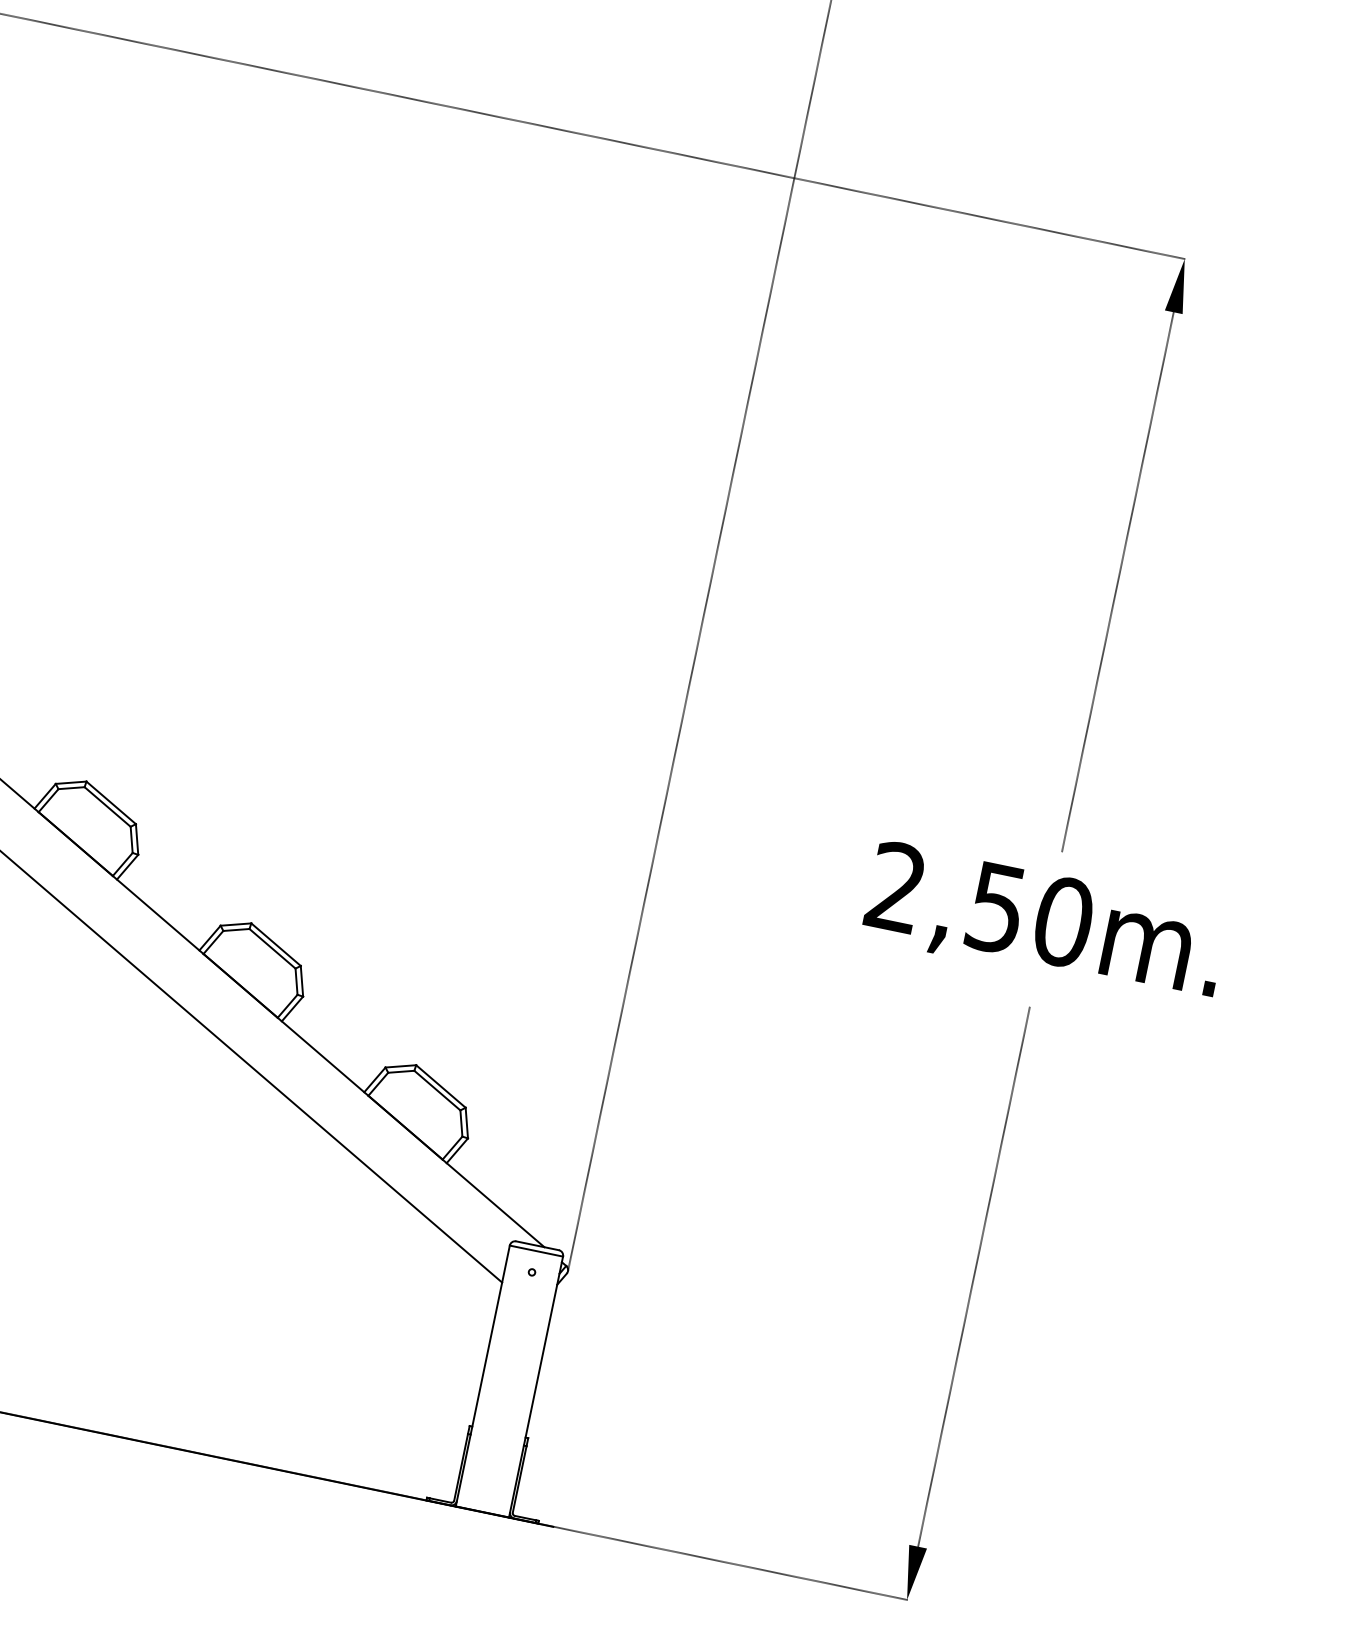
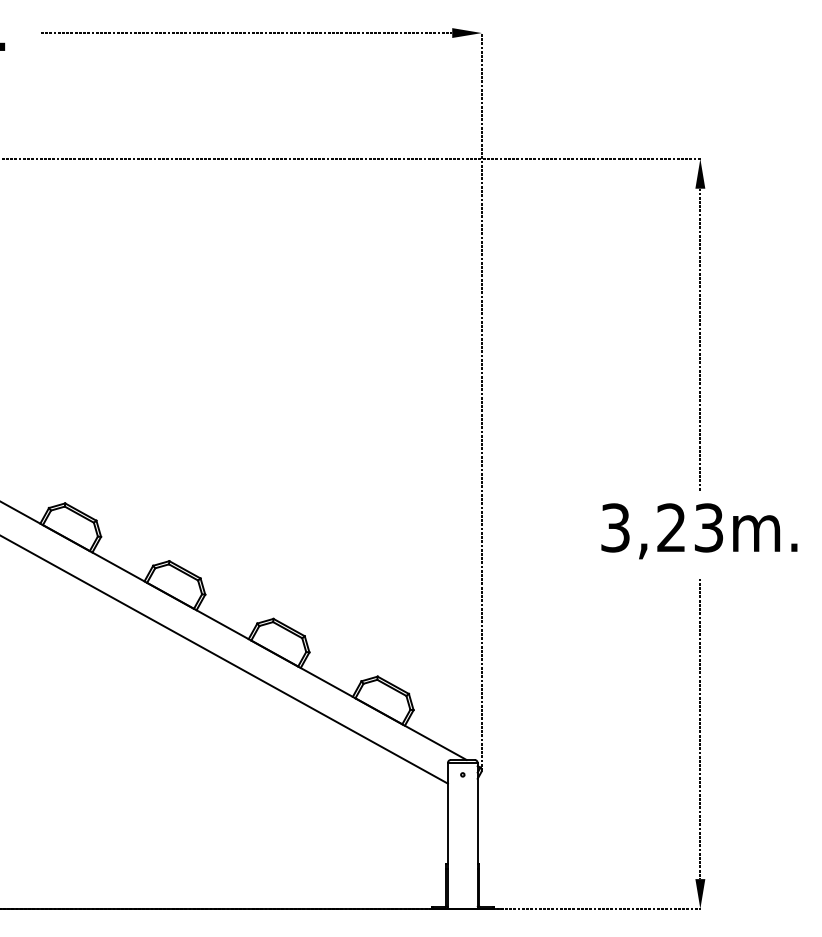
text: (980, 904) -> (662, 527), 2,50m. -> 3,23m.

